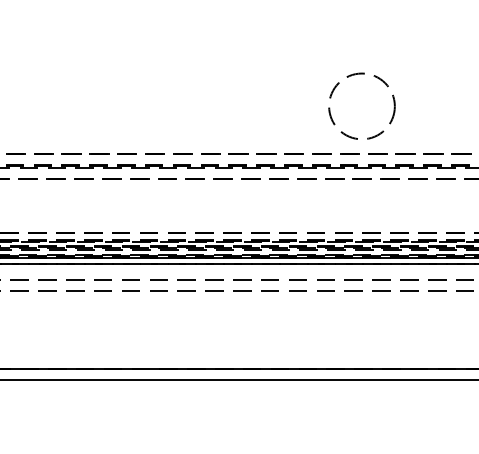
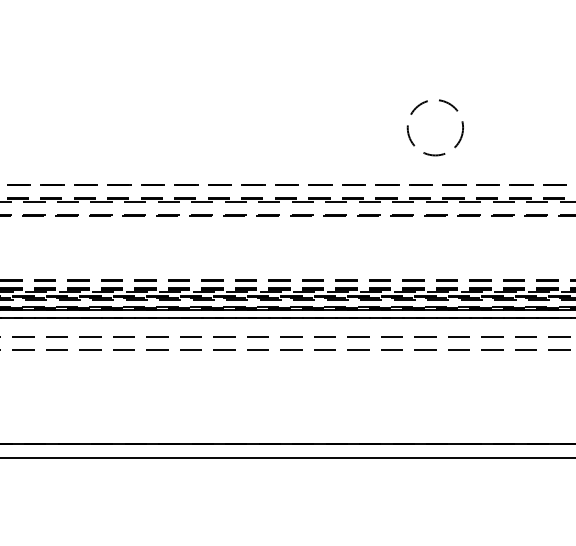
circle: (362, 106) -> (435, 127), size x0.7

